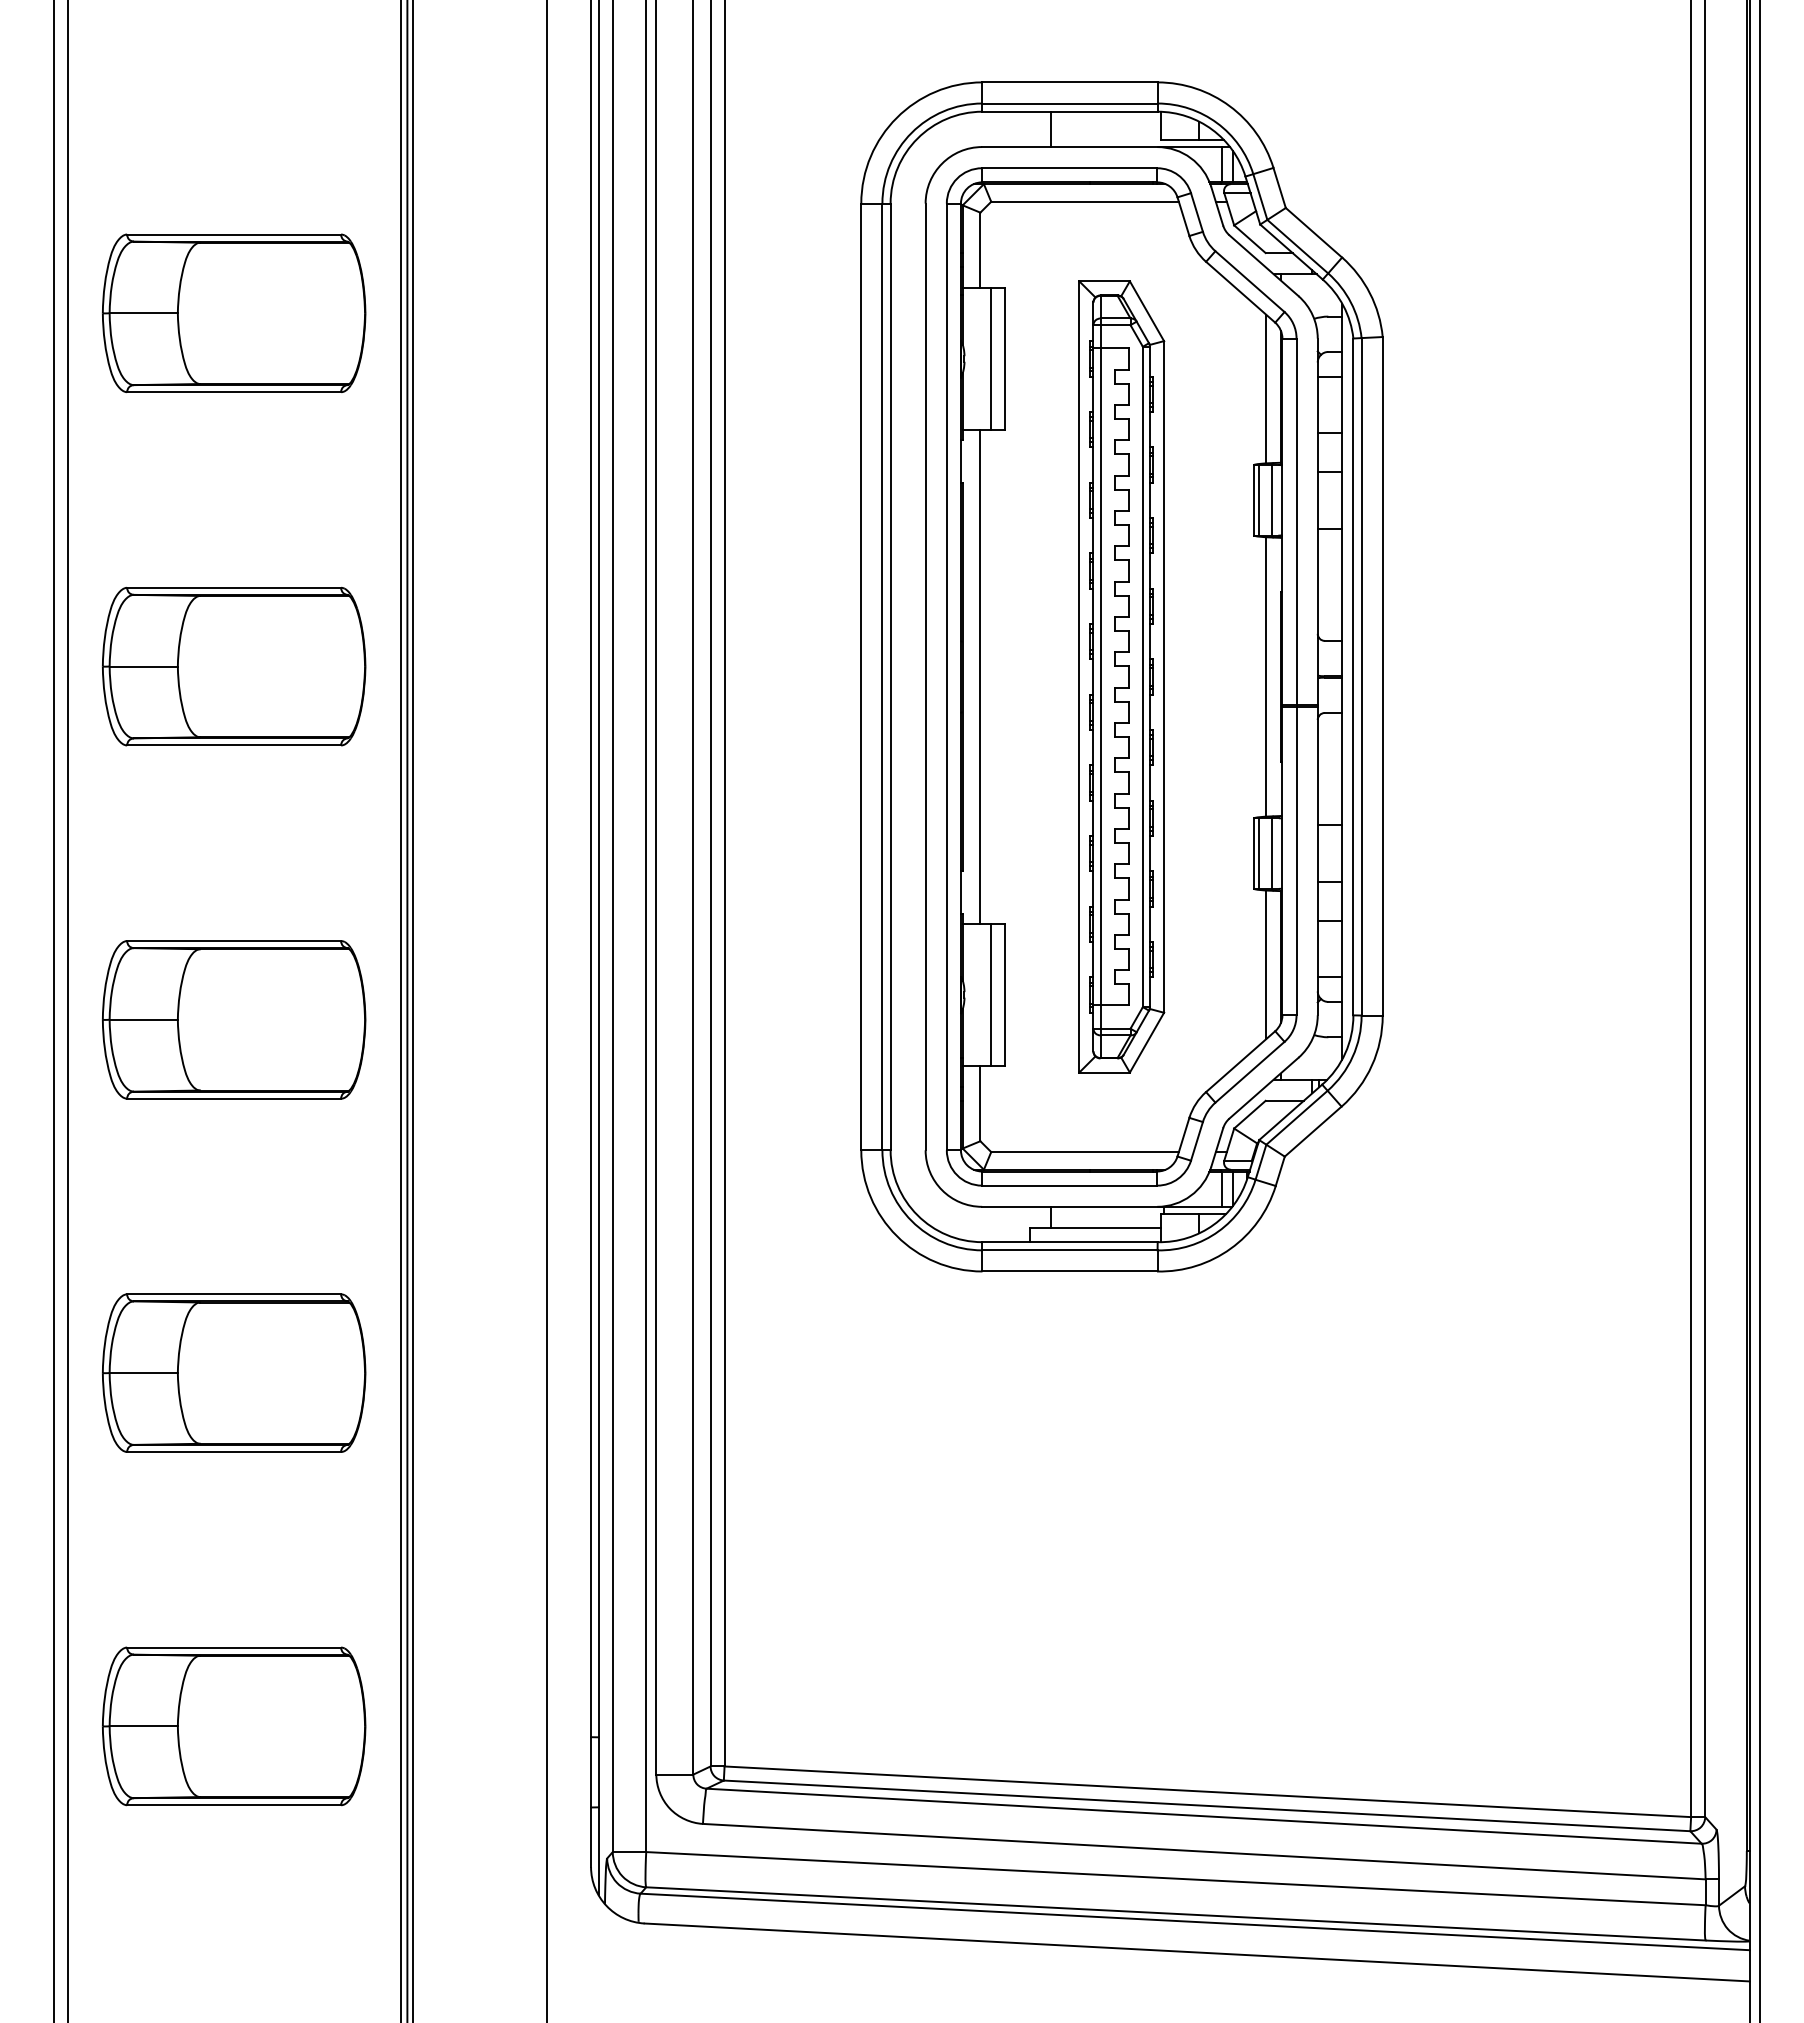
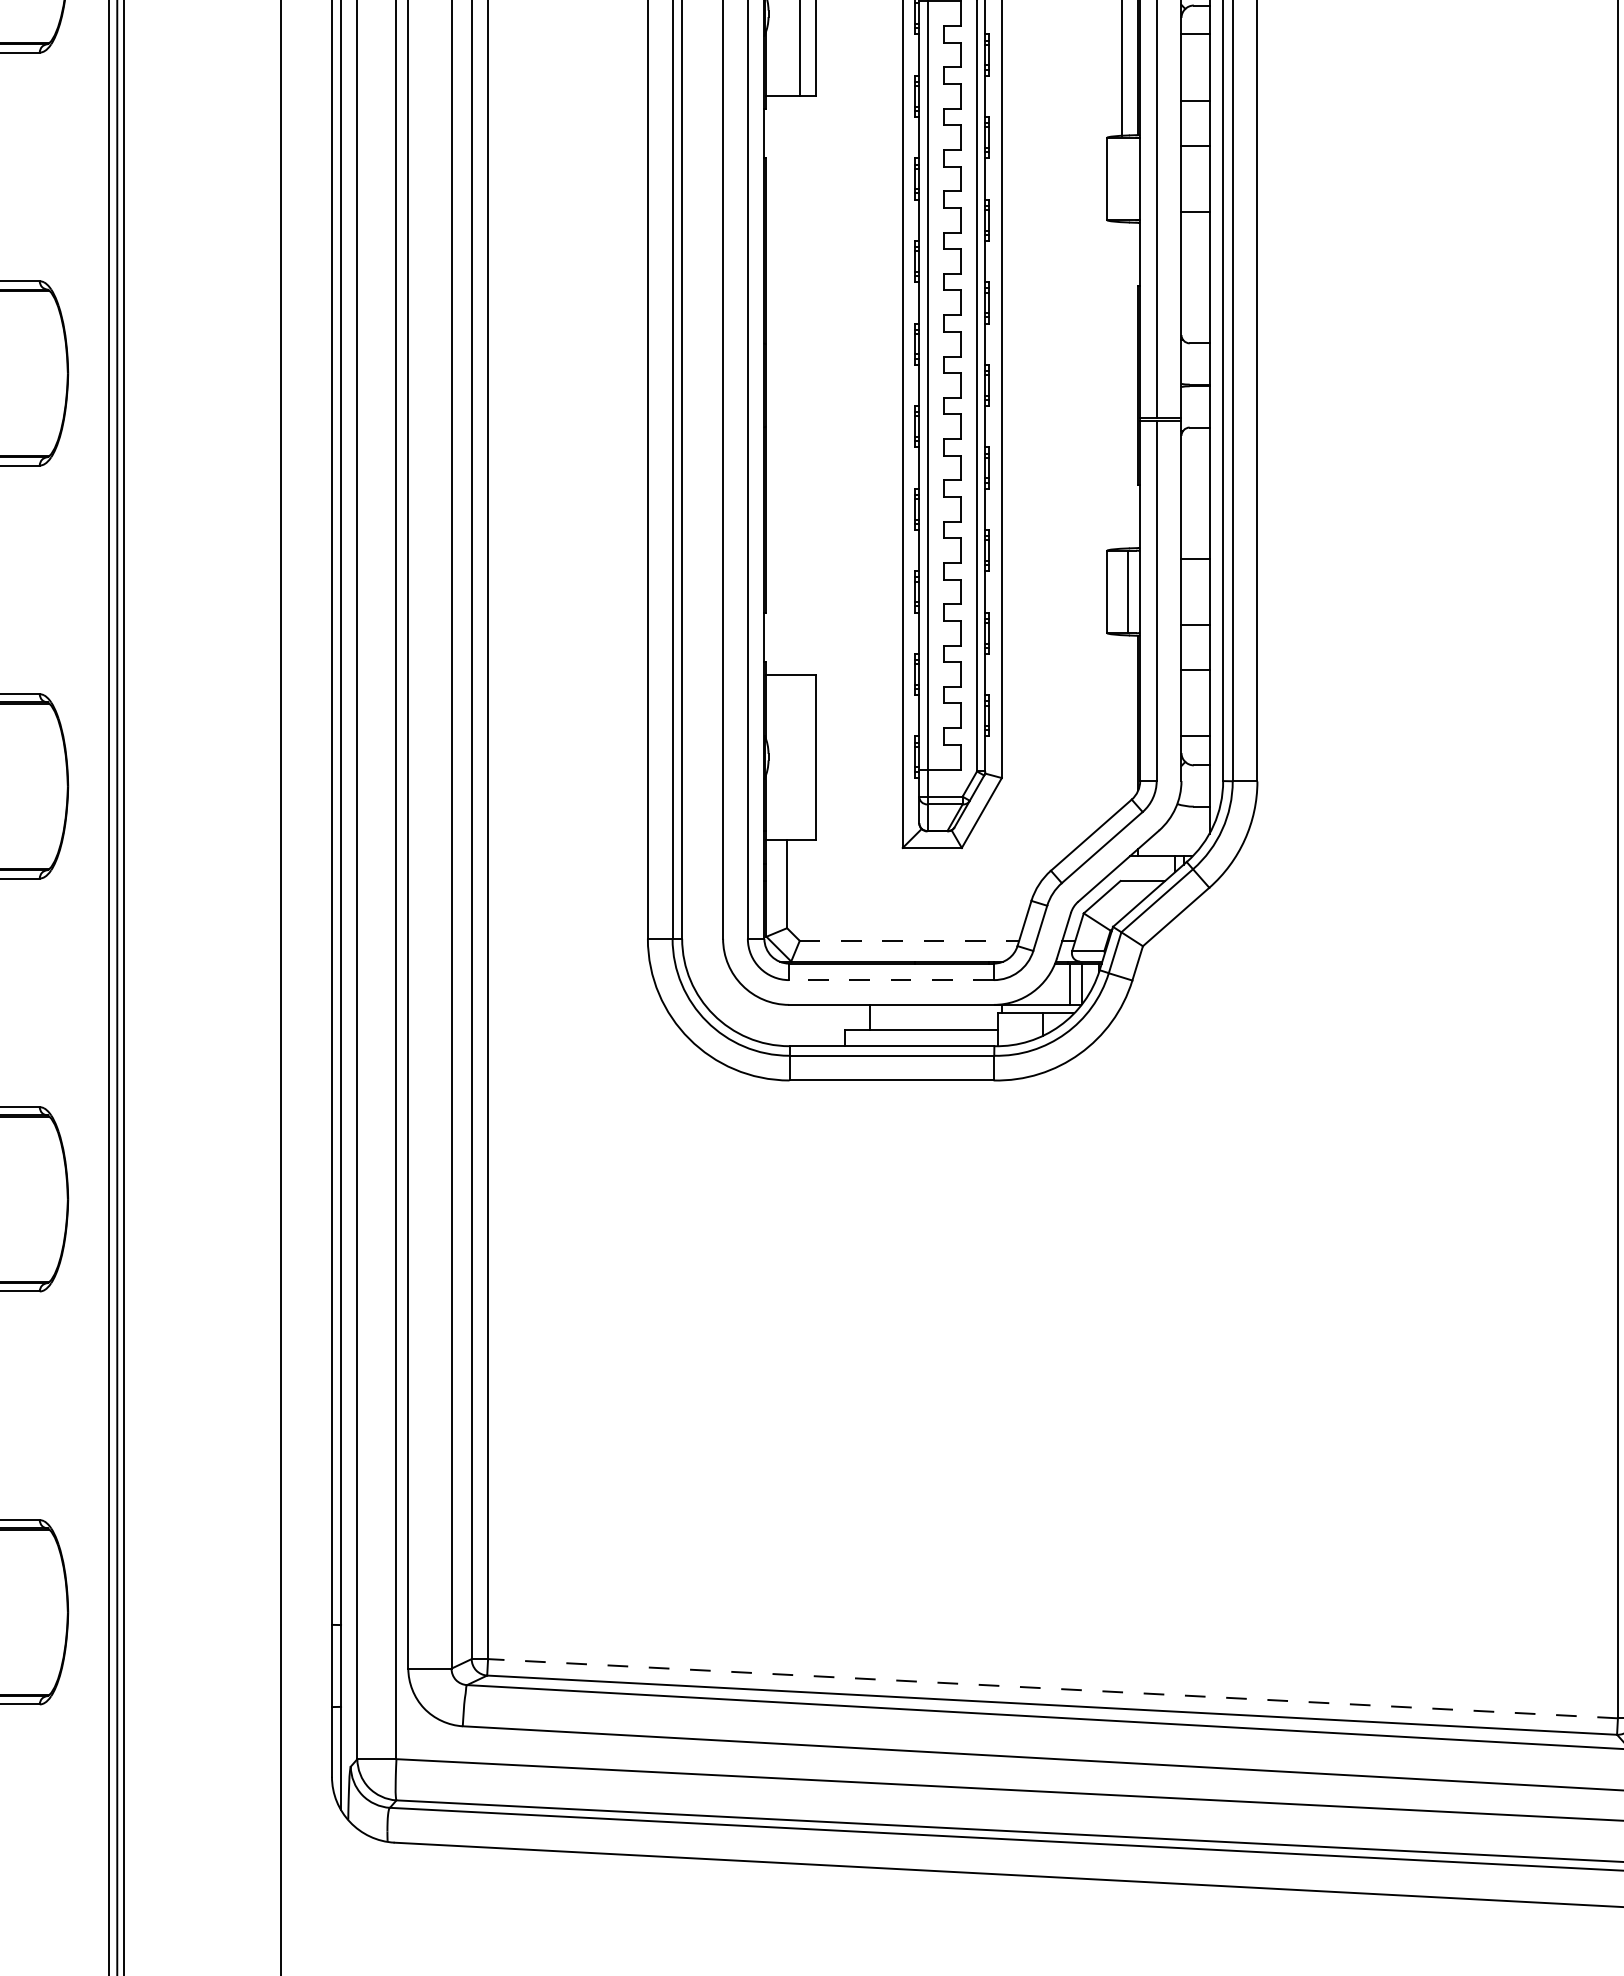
line: (1259, 499) -> (1113, 178), removed
line: (1271, 499) -> (1127, 178), removed
line: (980, 676) -> (787, 384), removed
line: (1266, 676) -> (1121, 384), removed
line: (1259, 853) -> (1113, 591), removed
line: (1266, 964) -> (1121, 721), removed
line: (990, 994) -> (798, 756), removed
line: (1085, 1152) -> (909, 941), solid -> dashed
line: (1069, 1185) -> (891, 979), solid -> dashed
line: (1207, 1791) -> (1052, 1688), solid -> dashed

